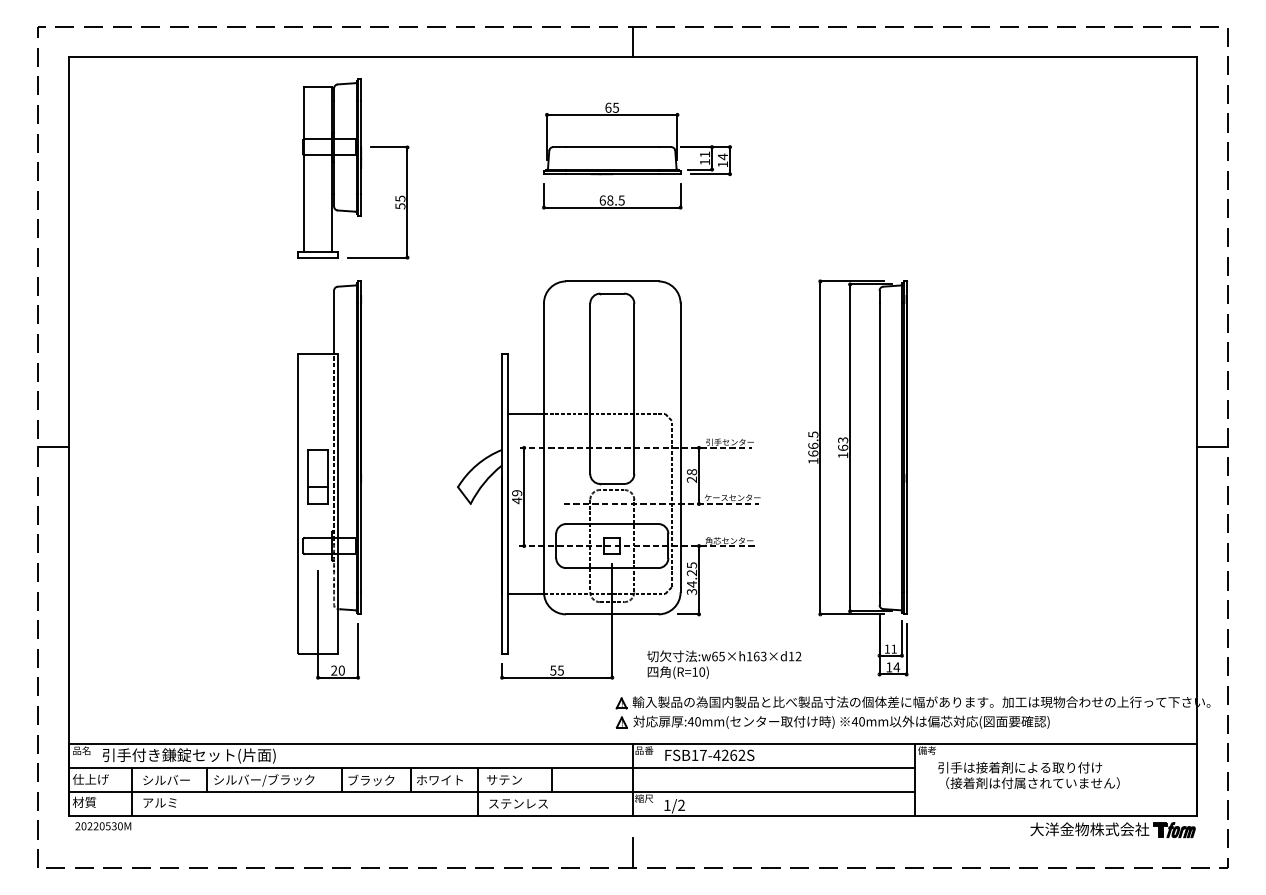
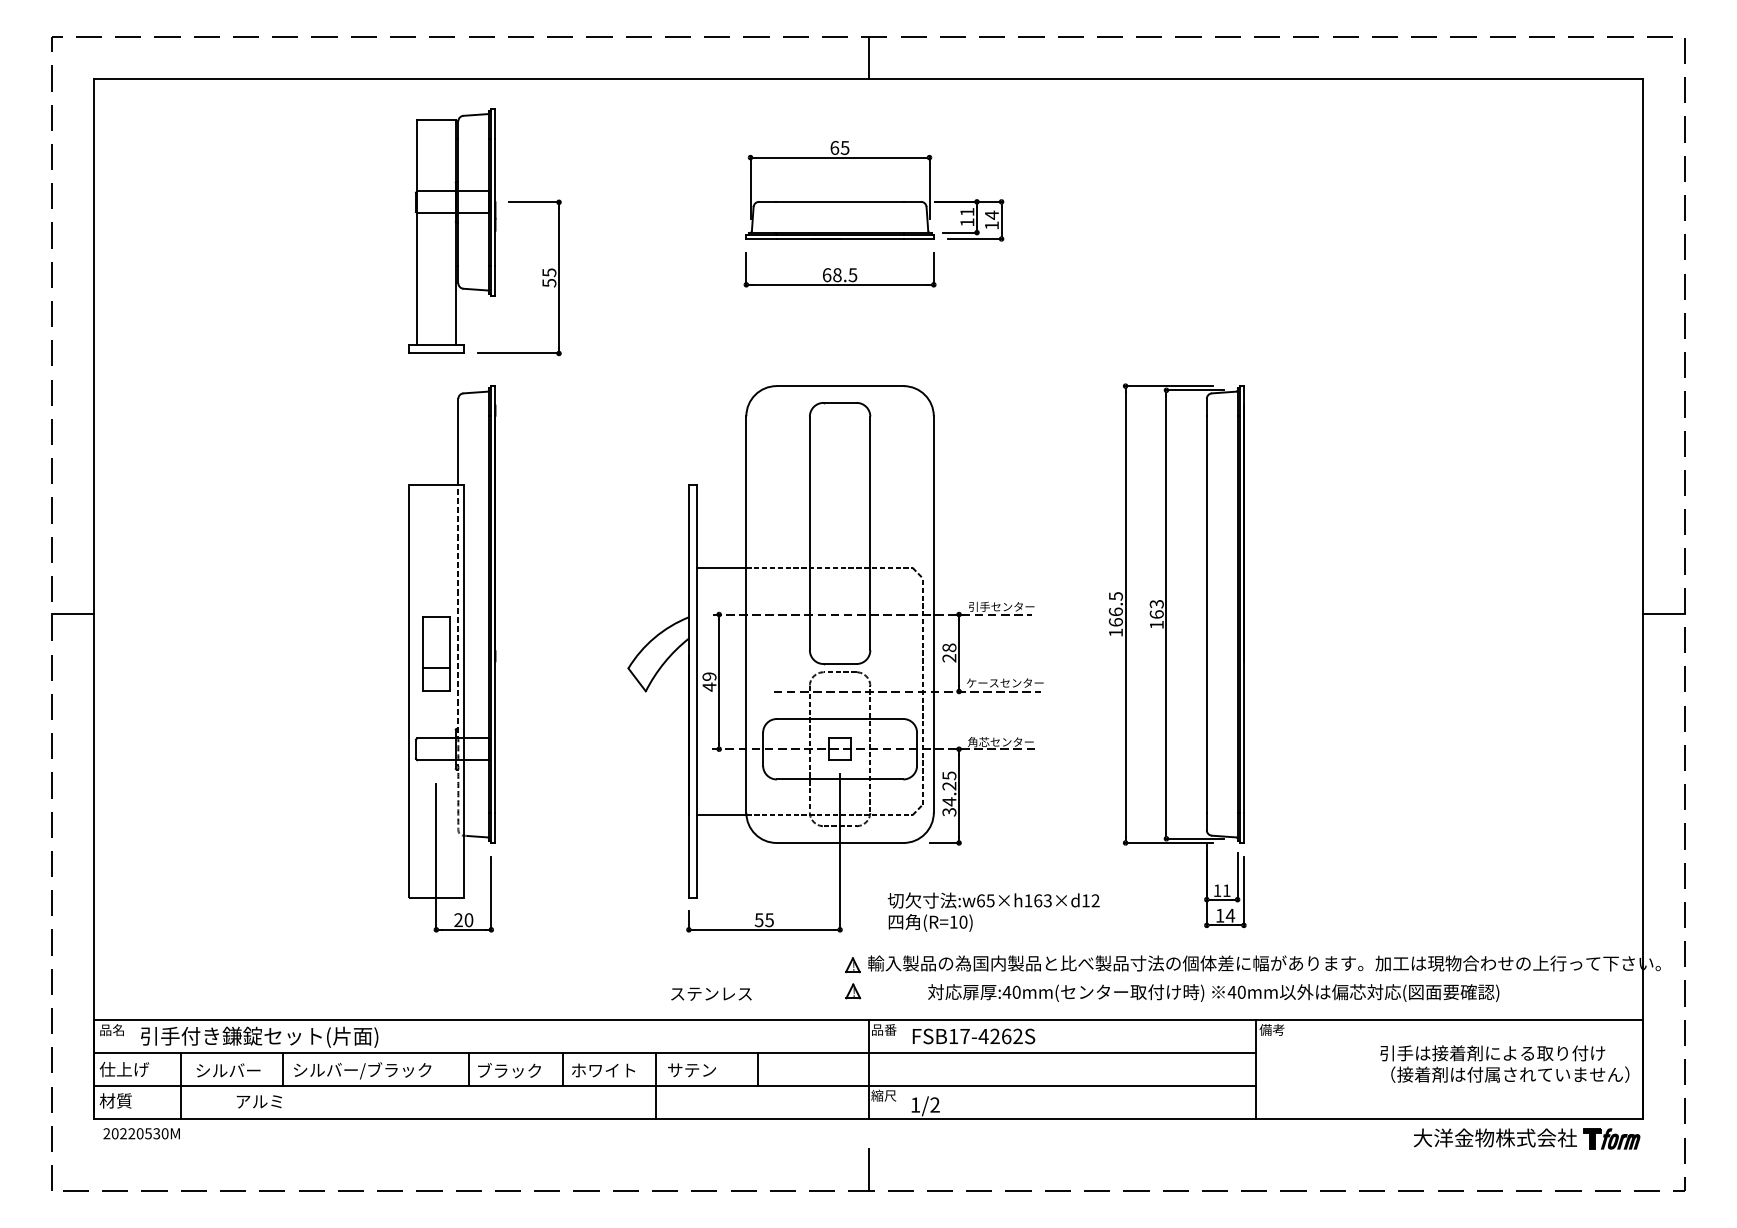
text: (841, 721) -> (1213, 992), moved
text: (1028, 775) -> (1504, 1063), moved
text: (159, 802) -> (258, 1101), moved
text: (518, 803) -> (711, 993), moved

